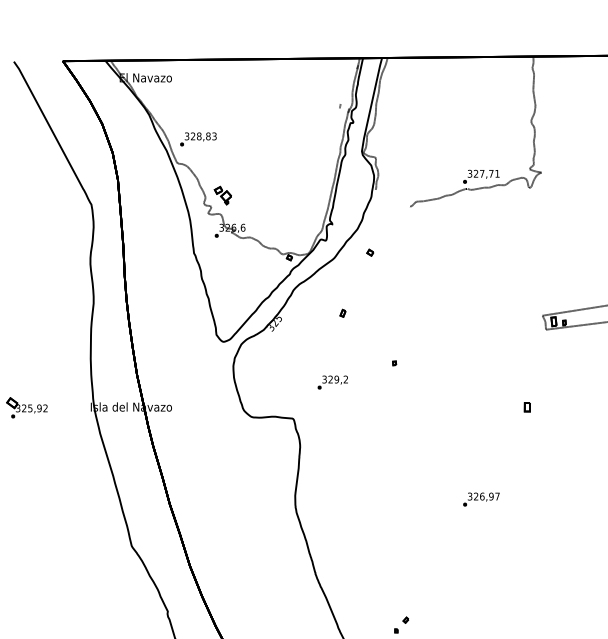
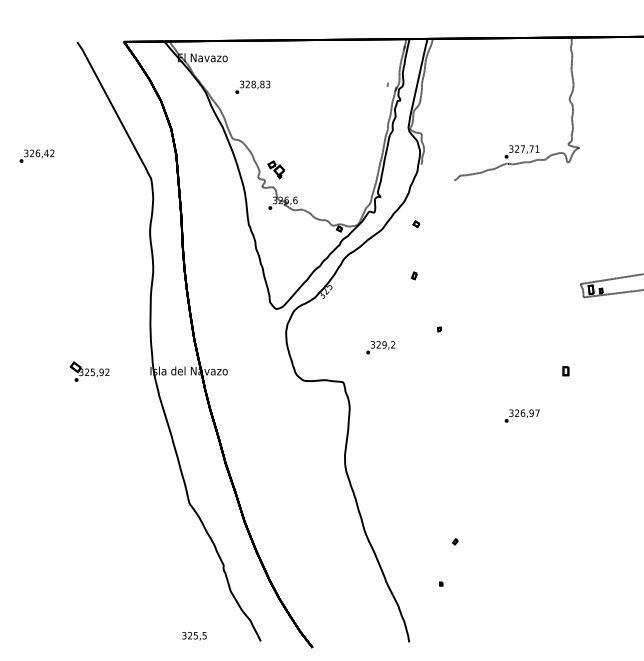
text: (198, 138) -> (252, 86), moved
part: (343, 312) -> (414, 275), moved
text: (480, 498) -> (521, 415), moved
part: (405, 619) -> (454, 541), moved

